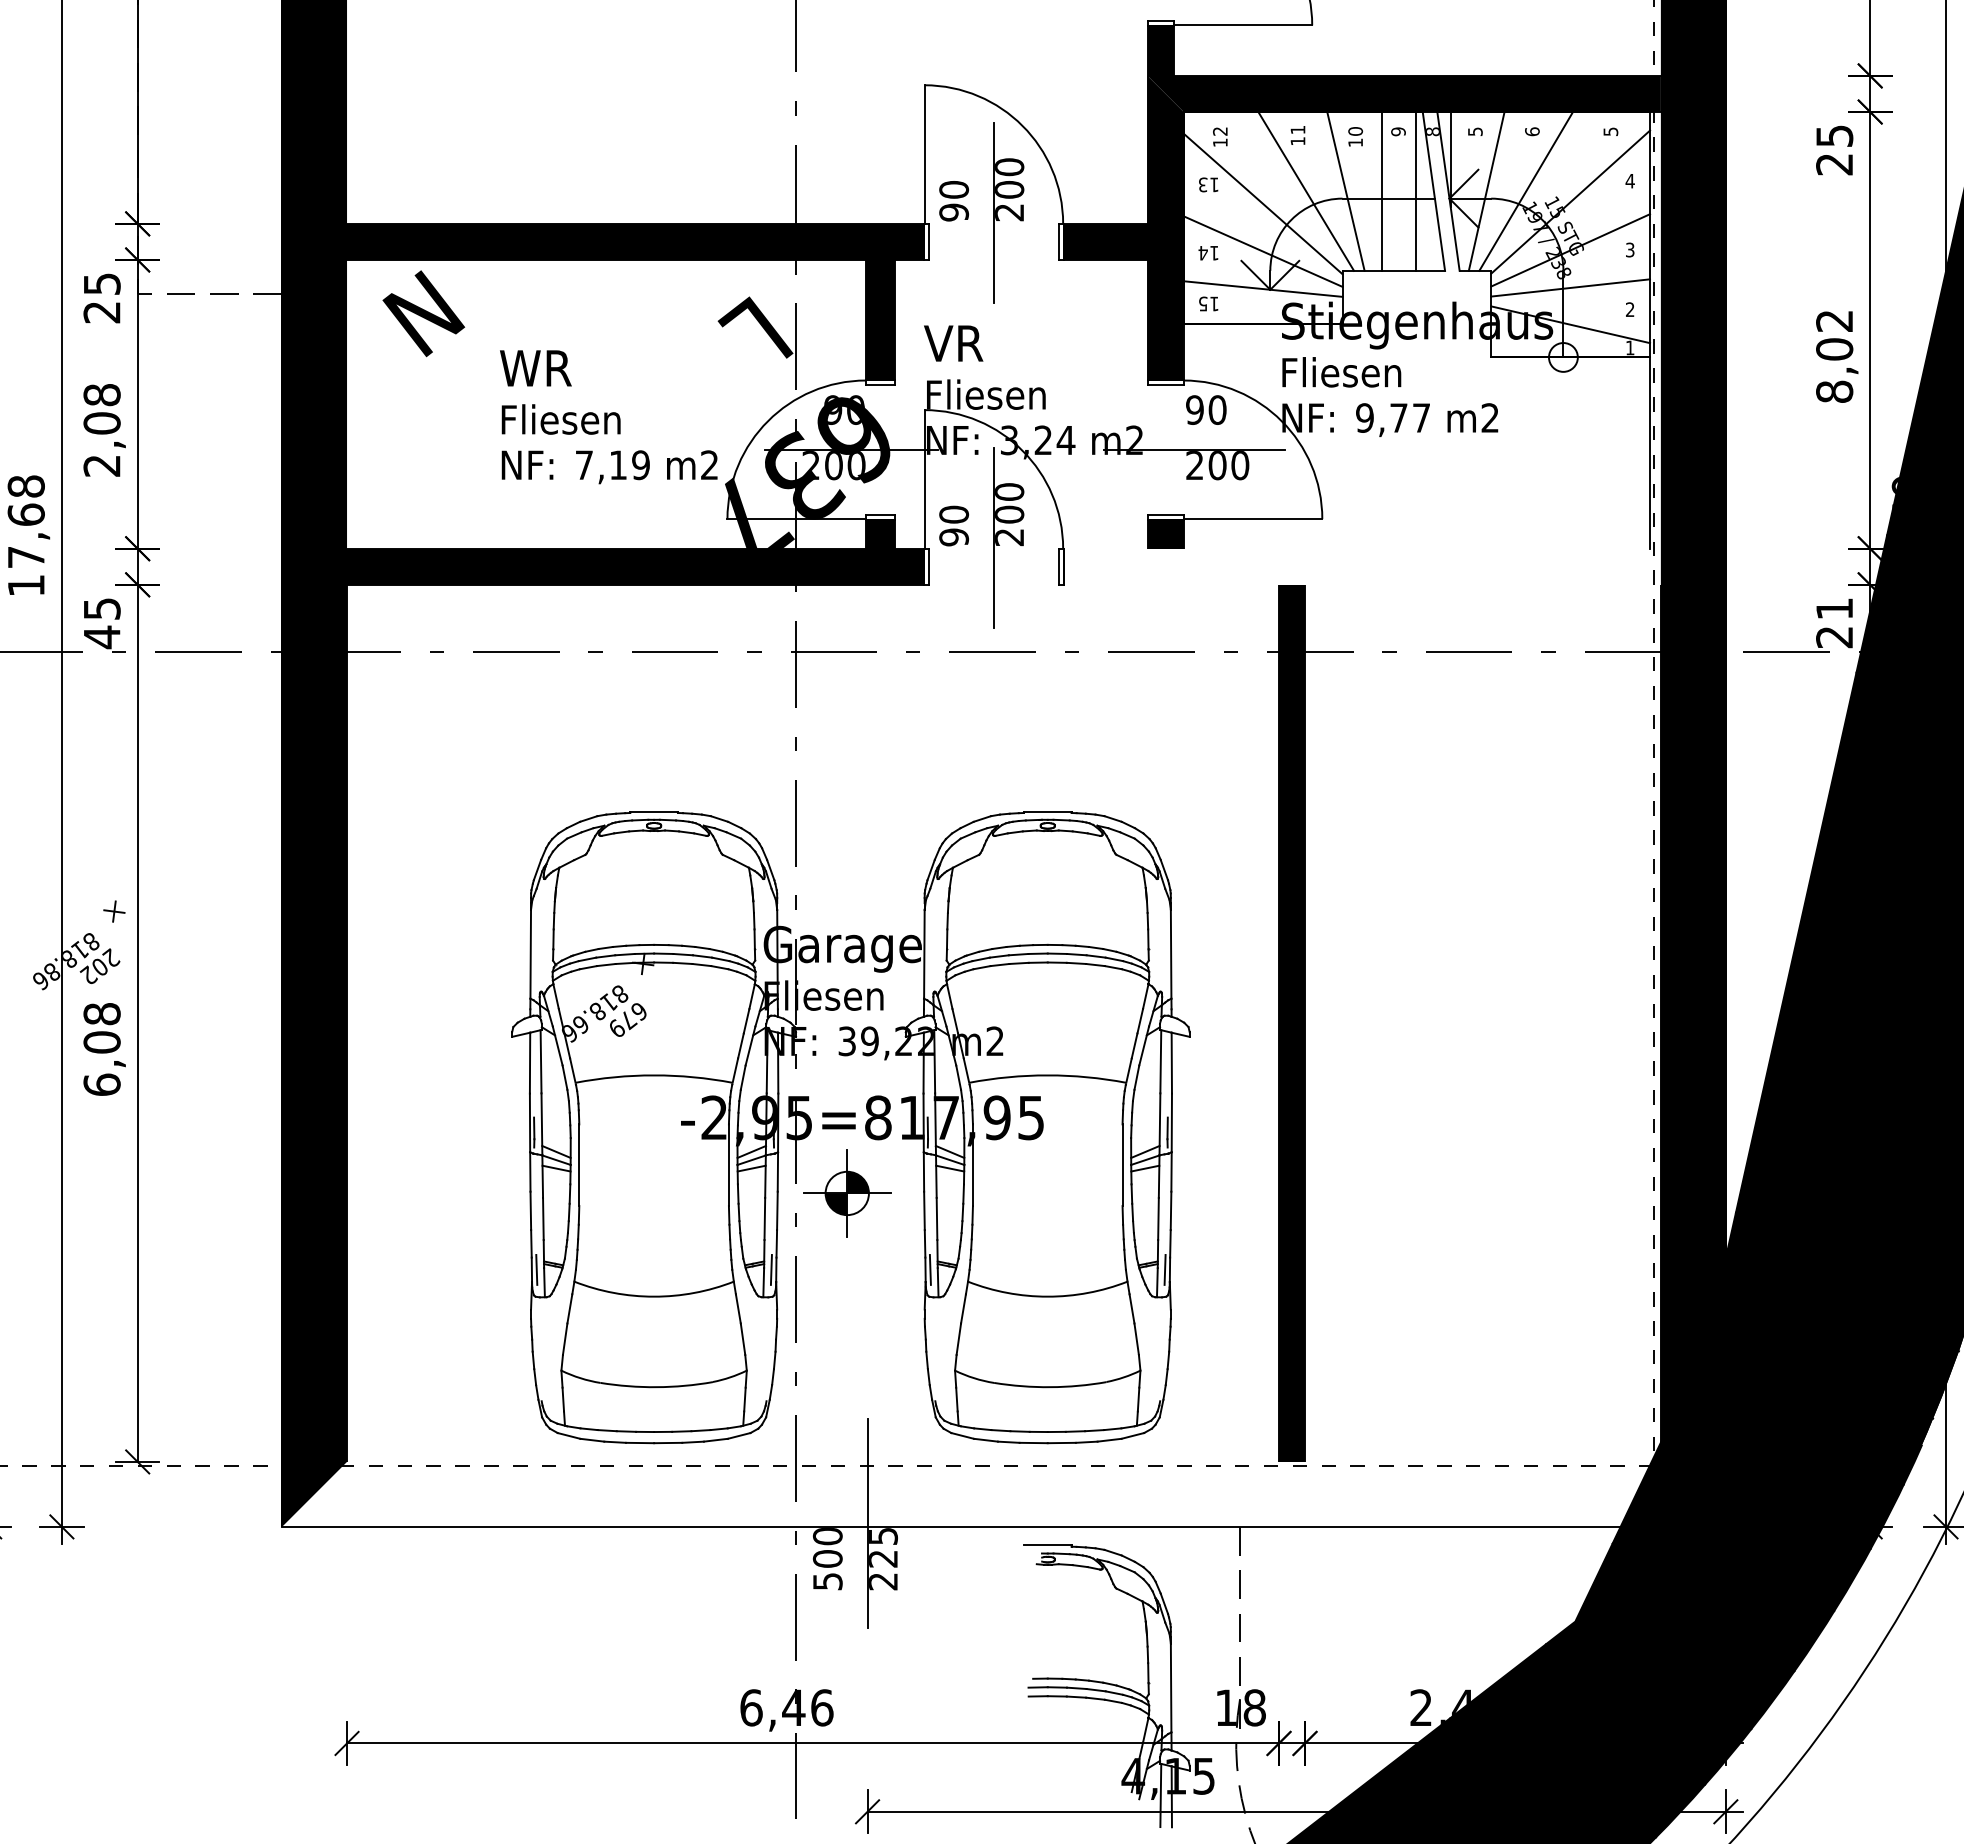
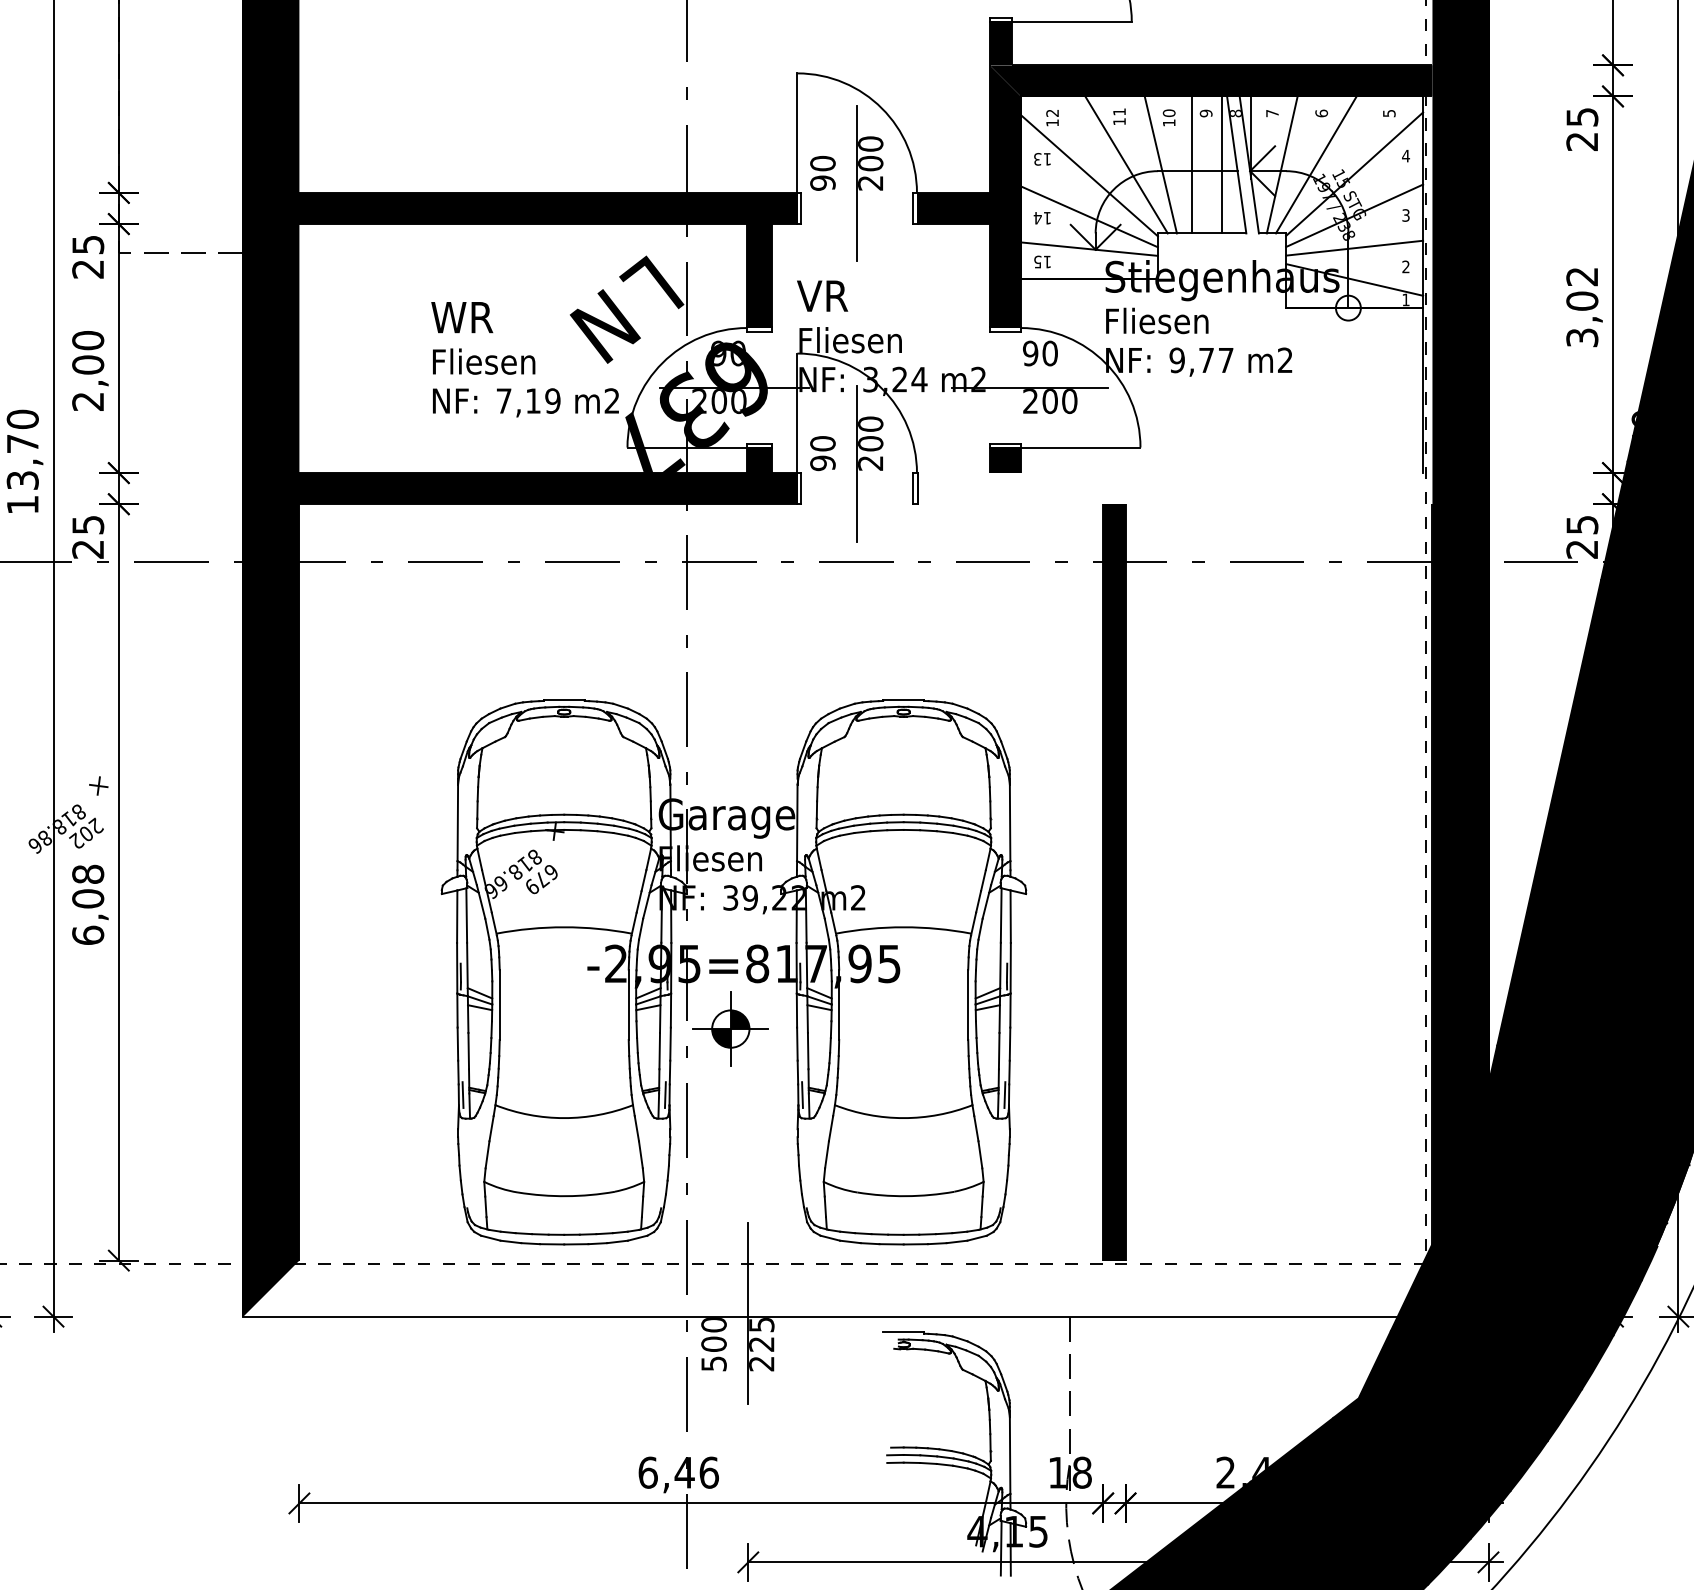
text: (1475, 131) -> (1272, 113), 5 -> 7
text: (423, 313) -> (605, 326), moved
text: (1834, 391) -> (1582, 337), 8,02 -> 3,02
text: (101, 394) -> (87, 340), 2,08 -> 2,00
text: (25, 521) -> (22, 449), 17,68 -> 13,70
text: (1834, 608) -> (1582, 524), 21 -> 25
text: (101, 637) -> (87, 549), 45 -> 25

